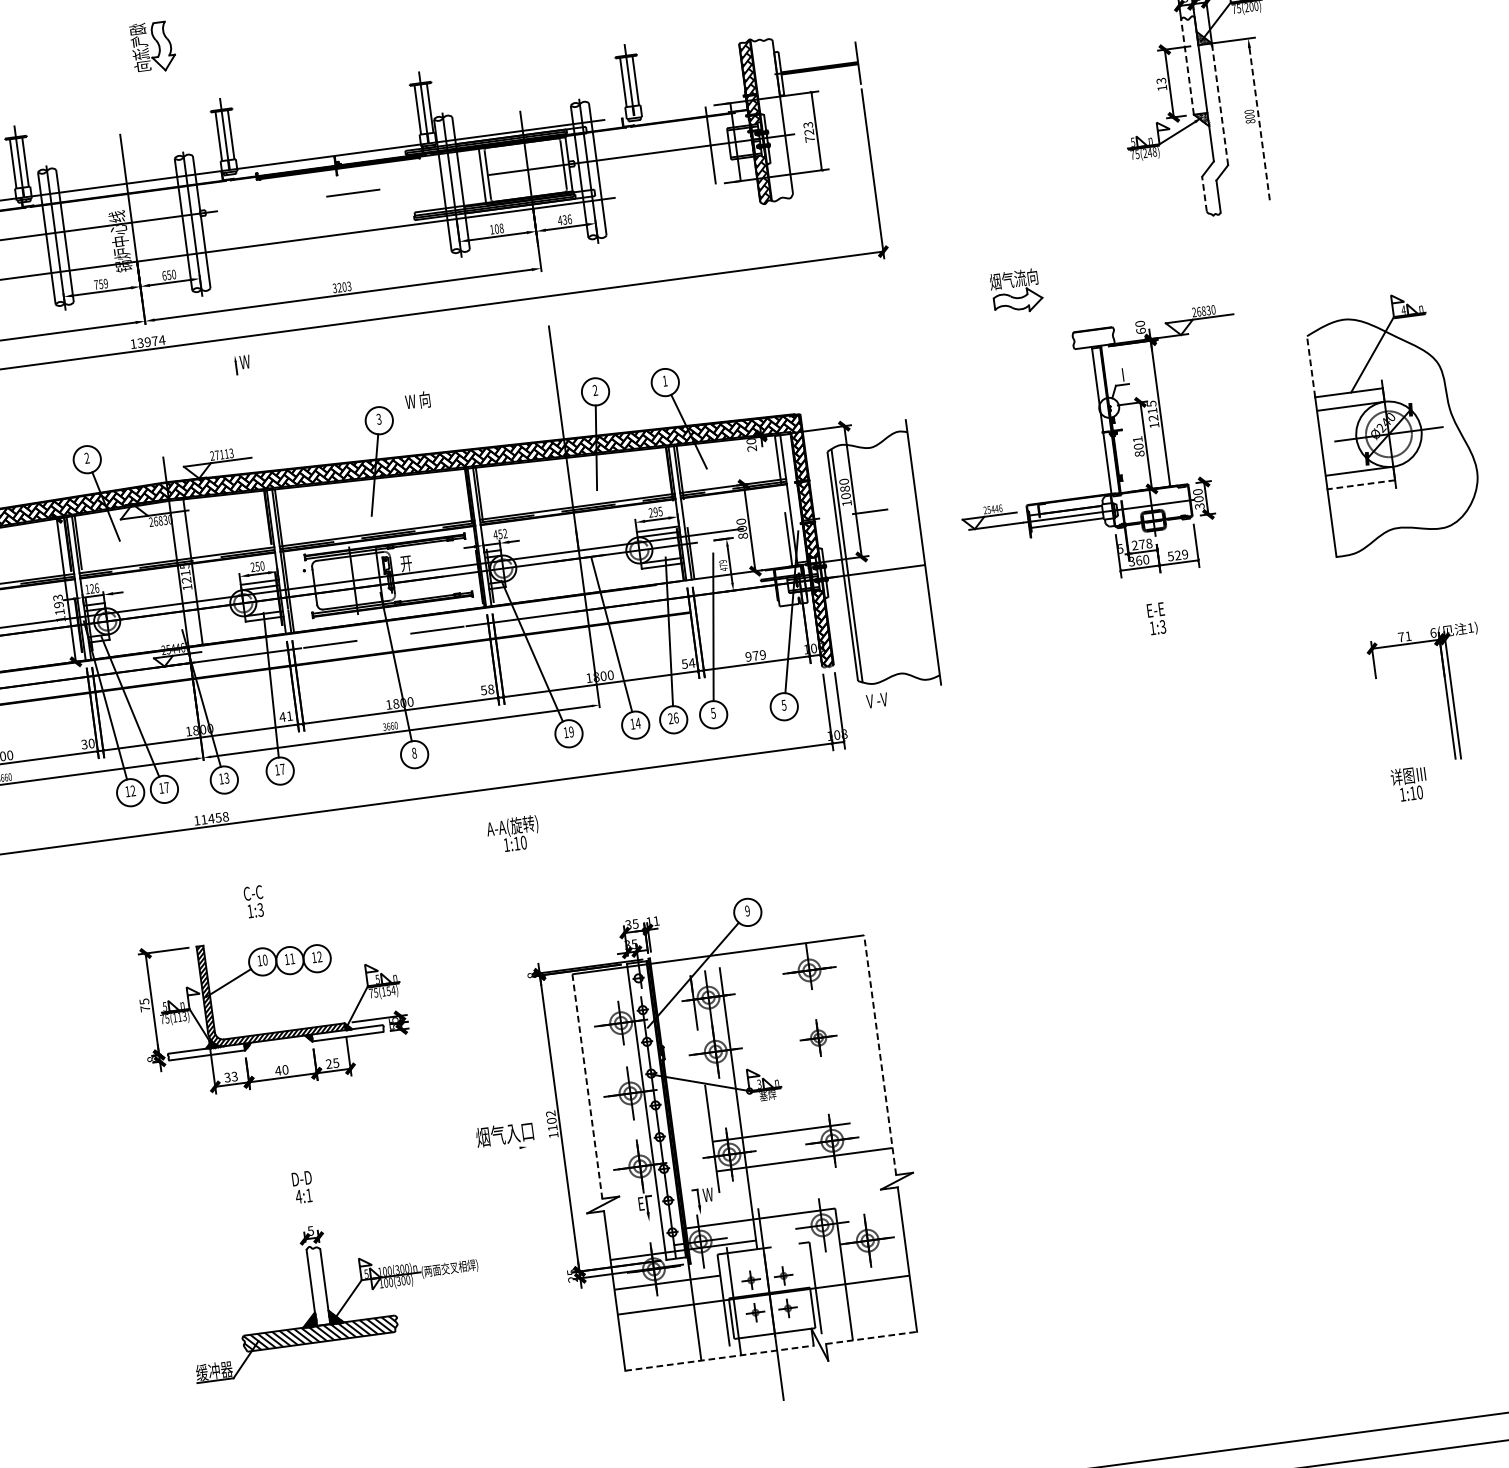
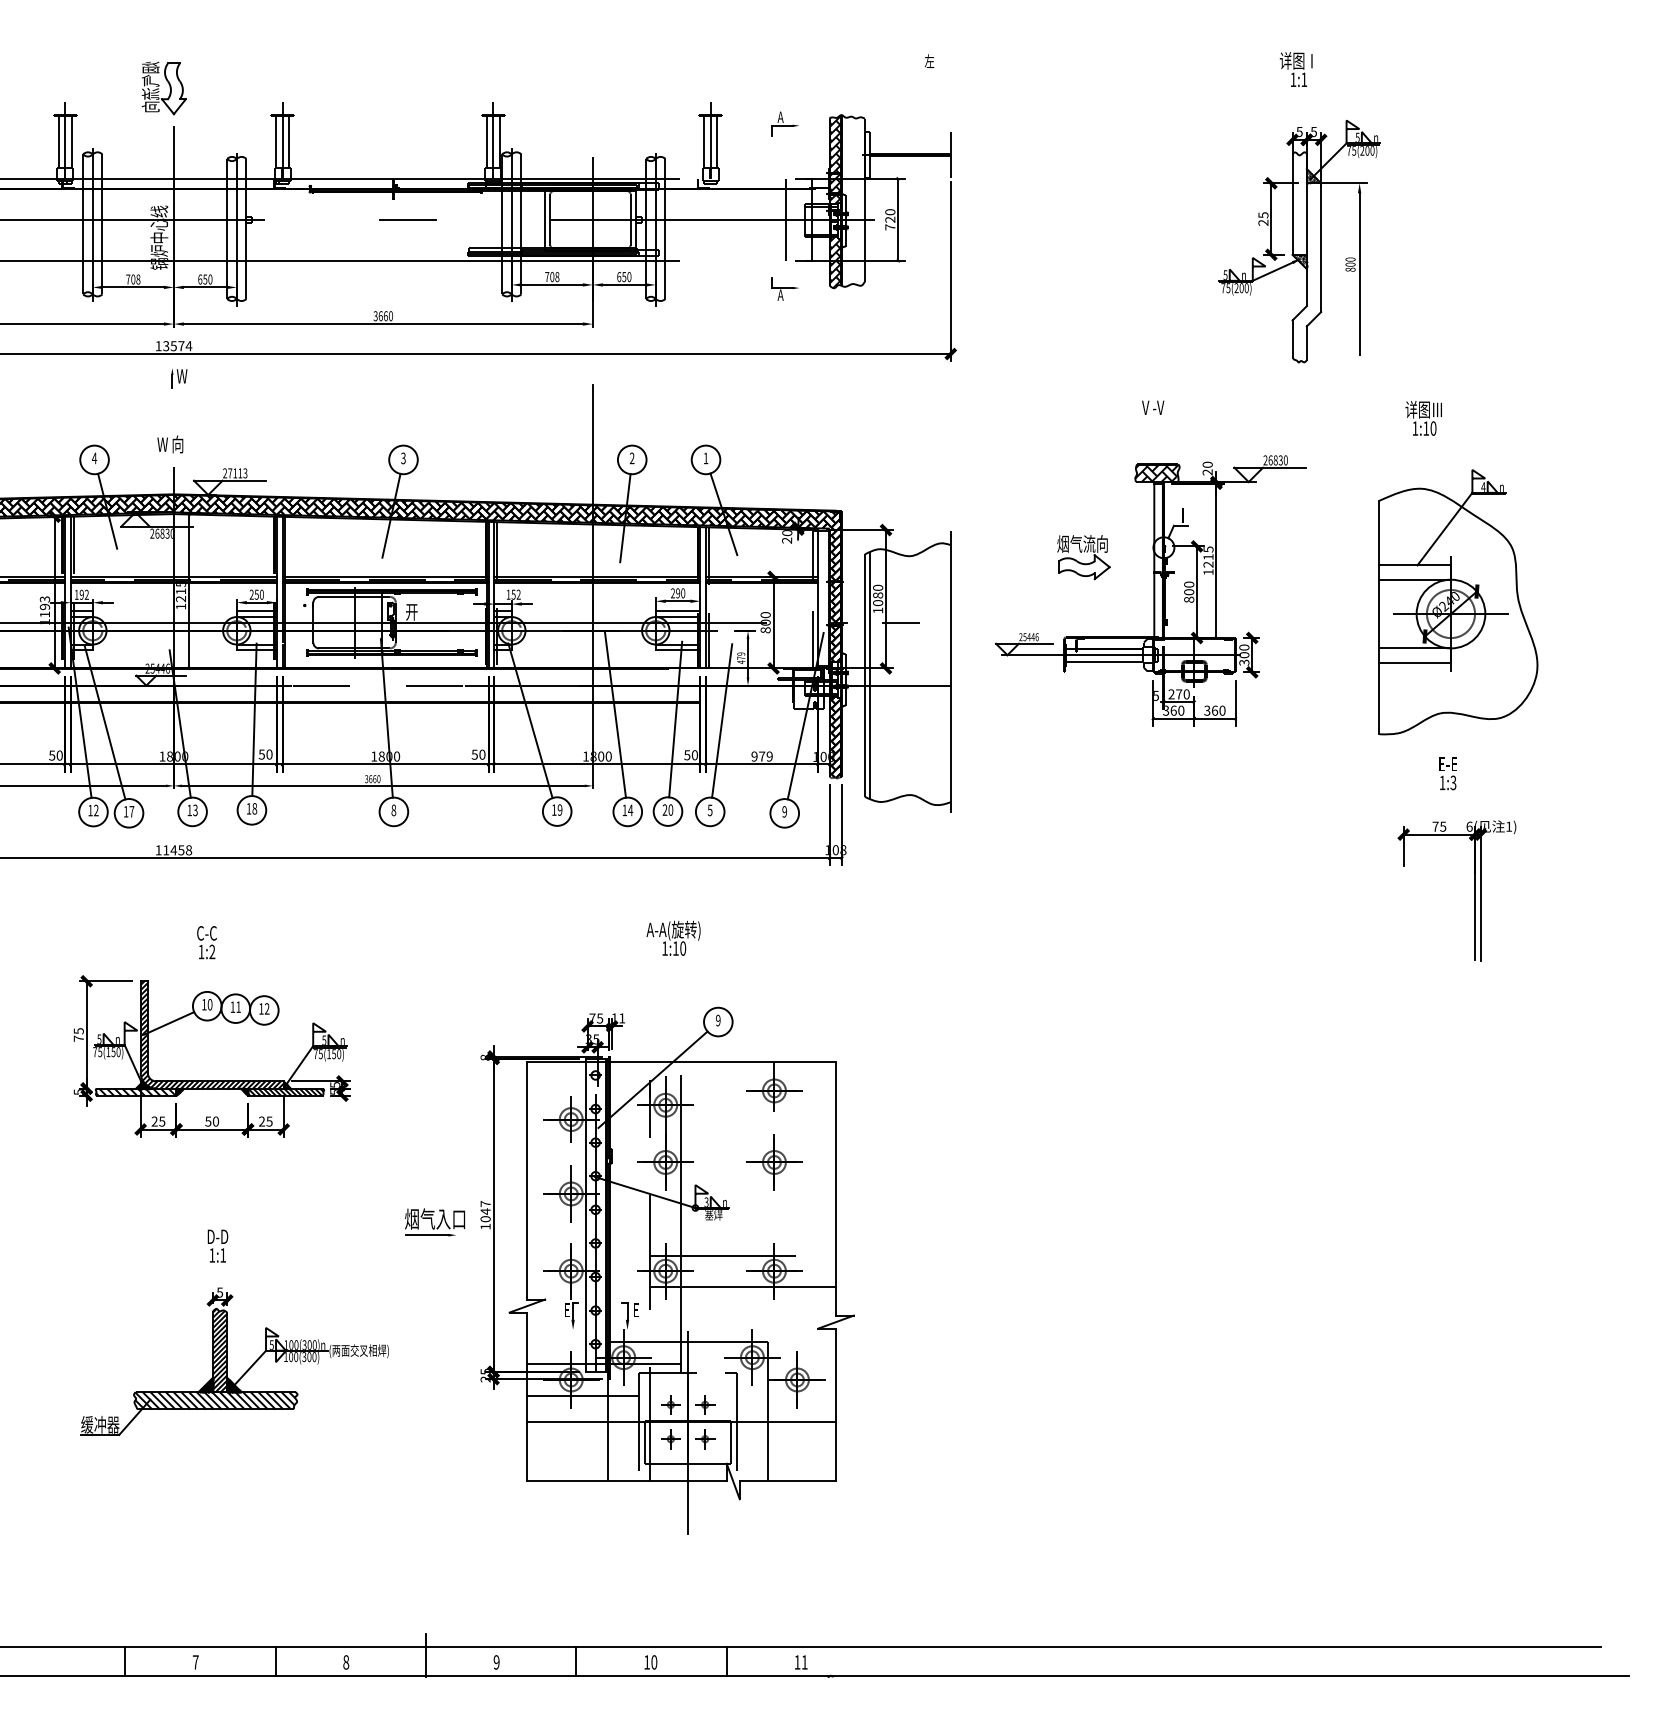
part: (152, 47) -> (163, 88), moved
part: (697, 54) -> (784, 123), added
line: (1187, 67) -> (1292, 204), dashed -> solid
text: (1161, 84) -> (1263, 218), 13 -> 25
line: (1220, 104) -> (1321, 247), dashed -> solid
line: (1259, 124) -> (1359, 274), dashed -> solid
text: (808, 125) -> (890, 212), 723 -> 720
text: (1151, 152) -> (1243, 288), 75(248) -> 75(200)
line: (1204, 193) -> (1292, 338), dashed -> solid
part: (717, 210) -> (784, 288), added
text: (565, 220) -> (624, 277), 436 -> 650
text: (492, 229) -> (547, 276), 108 -> 708
text: (103, 283) -> (135, 279), 759 -> 708
text: (344, 287) -> (385, 316), 3203 -> 3660
part: (1016, 292) -> (1083, 557), moved
text: (1140, 331) -> (1207, 472), 60 -> 20
hatch: (1092, 338) -> (1156, 473), added
text: (147, 342) -> (173, 346), 13974 -> 13574
part: (242, 364) -> (179, 378), moved
line: (1311, 366) -> (1379, 532), dashed -> solid
text: (418, 400) -> (170, 444), moved
text: (1138, 439) -> (1189, 584), 801 -> 800
text: (87, 458) -> (94, 458), 2 -> 4
line: (1361, 484) -> (1415, 662), dashed -> solid
text: (660, 511) -> (683, 593), 295 -> 290
text: (495, 534) -> (508, 594), 452 -> 152
text: (1149, 543) -> (1186, 694), 278 -> 270
text: (1177, 555) -> (1214, 710), 529 -> 360
text: (93, 588) -> (83, 594), 126 -> 192
text: (1156, 618) -> (1447, 773), moved
text: (1408, 636) -> (1443, 826), 71 -> 75
text: (691, 663) -> (694, 755), 54 -> 50
text: (491, 689) -> (482, 754), 58 -> 50
text: (877, 700) -> (1153, 407), moved
text: (783, 705) -> (784, 811), 5 -> 9
text: (286, 716) -> (265, 754), 41 -> 50
text: (675, 717) -> (670, 809), 26 -> 20
text: (84, 743) -> (52, 754), 30 -> 50
text: (282, 769) -> (254, 808), 17 -> 18
text: (1409, 784) -> (1423, 418), moved
text: (513, 833) -> (673, 937), moved
text: (260, 910) -> (212, 952), 1:3 -> 1:2
text: (628, 924) -> (592, 1018), 35 -> 75
text: (393, 990) -> (339, 1054), 75(154) -> 75(150)
text: (181, 1017) -> (115, 1052), 75(113) -> 75(150)
hatch: (347, 1032) -> (285, 1091), added
part: (818, 1038) -> (774, 1162), size x1.43
hatch: (206, 1051) -> (136, 1091), added
line: (880, 1054) -> (836, 1188), dashed -> solid
text: (150, 1058) -> (77, 1091), 8 -> 5
text: (278, 1070) -> (208, 1121), 40 -> 50
text: (231, 1077) -> (158, 1121), 33 -> 25
line: (587, 1086) -> (527, 1180), dashed -> solid
text: (551, 1120) -> (485, 1211), 1102 -> 1047
line: (499, 1150) -> (427, 1235), added
text: (707, 1195) -> (637, 1310), W -> E
text: (299, 1196) -> (212, 1255), 4:1 -> 1:1
hatch: (317, 1285) -> (219, 1350), added
line: (872, 1337) -> (788, 1481), dashed -> solid
line: (719, 1358) -> (627, 1481), dashed -> solid

